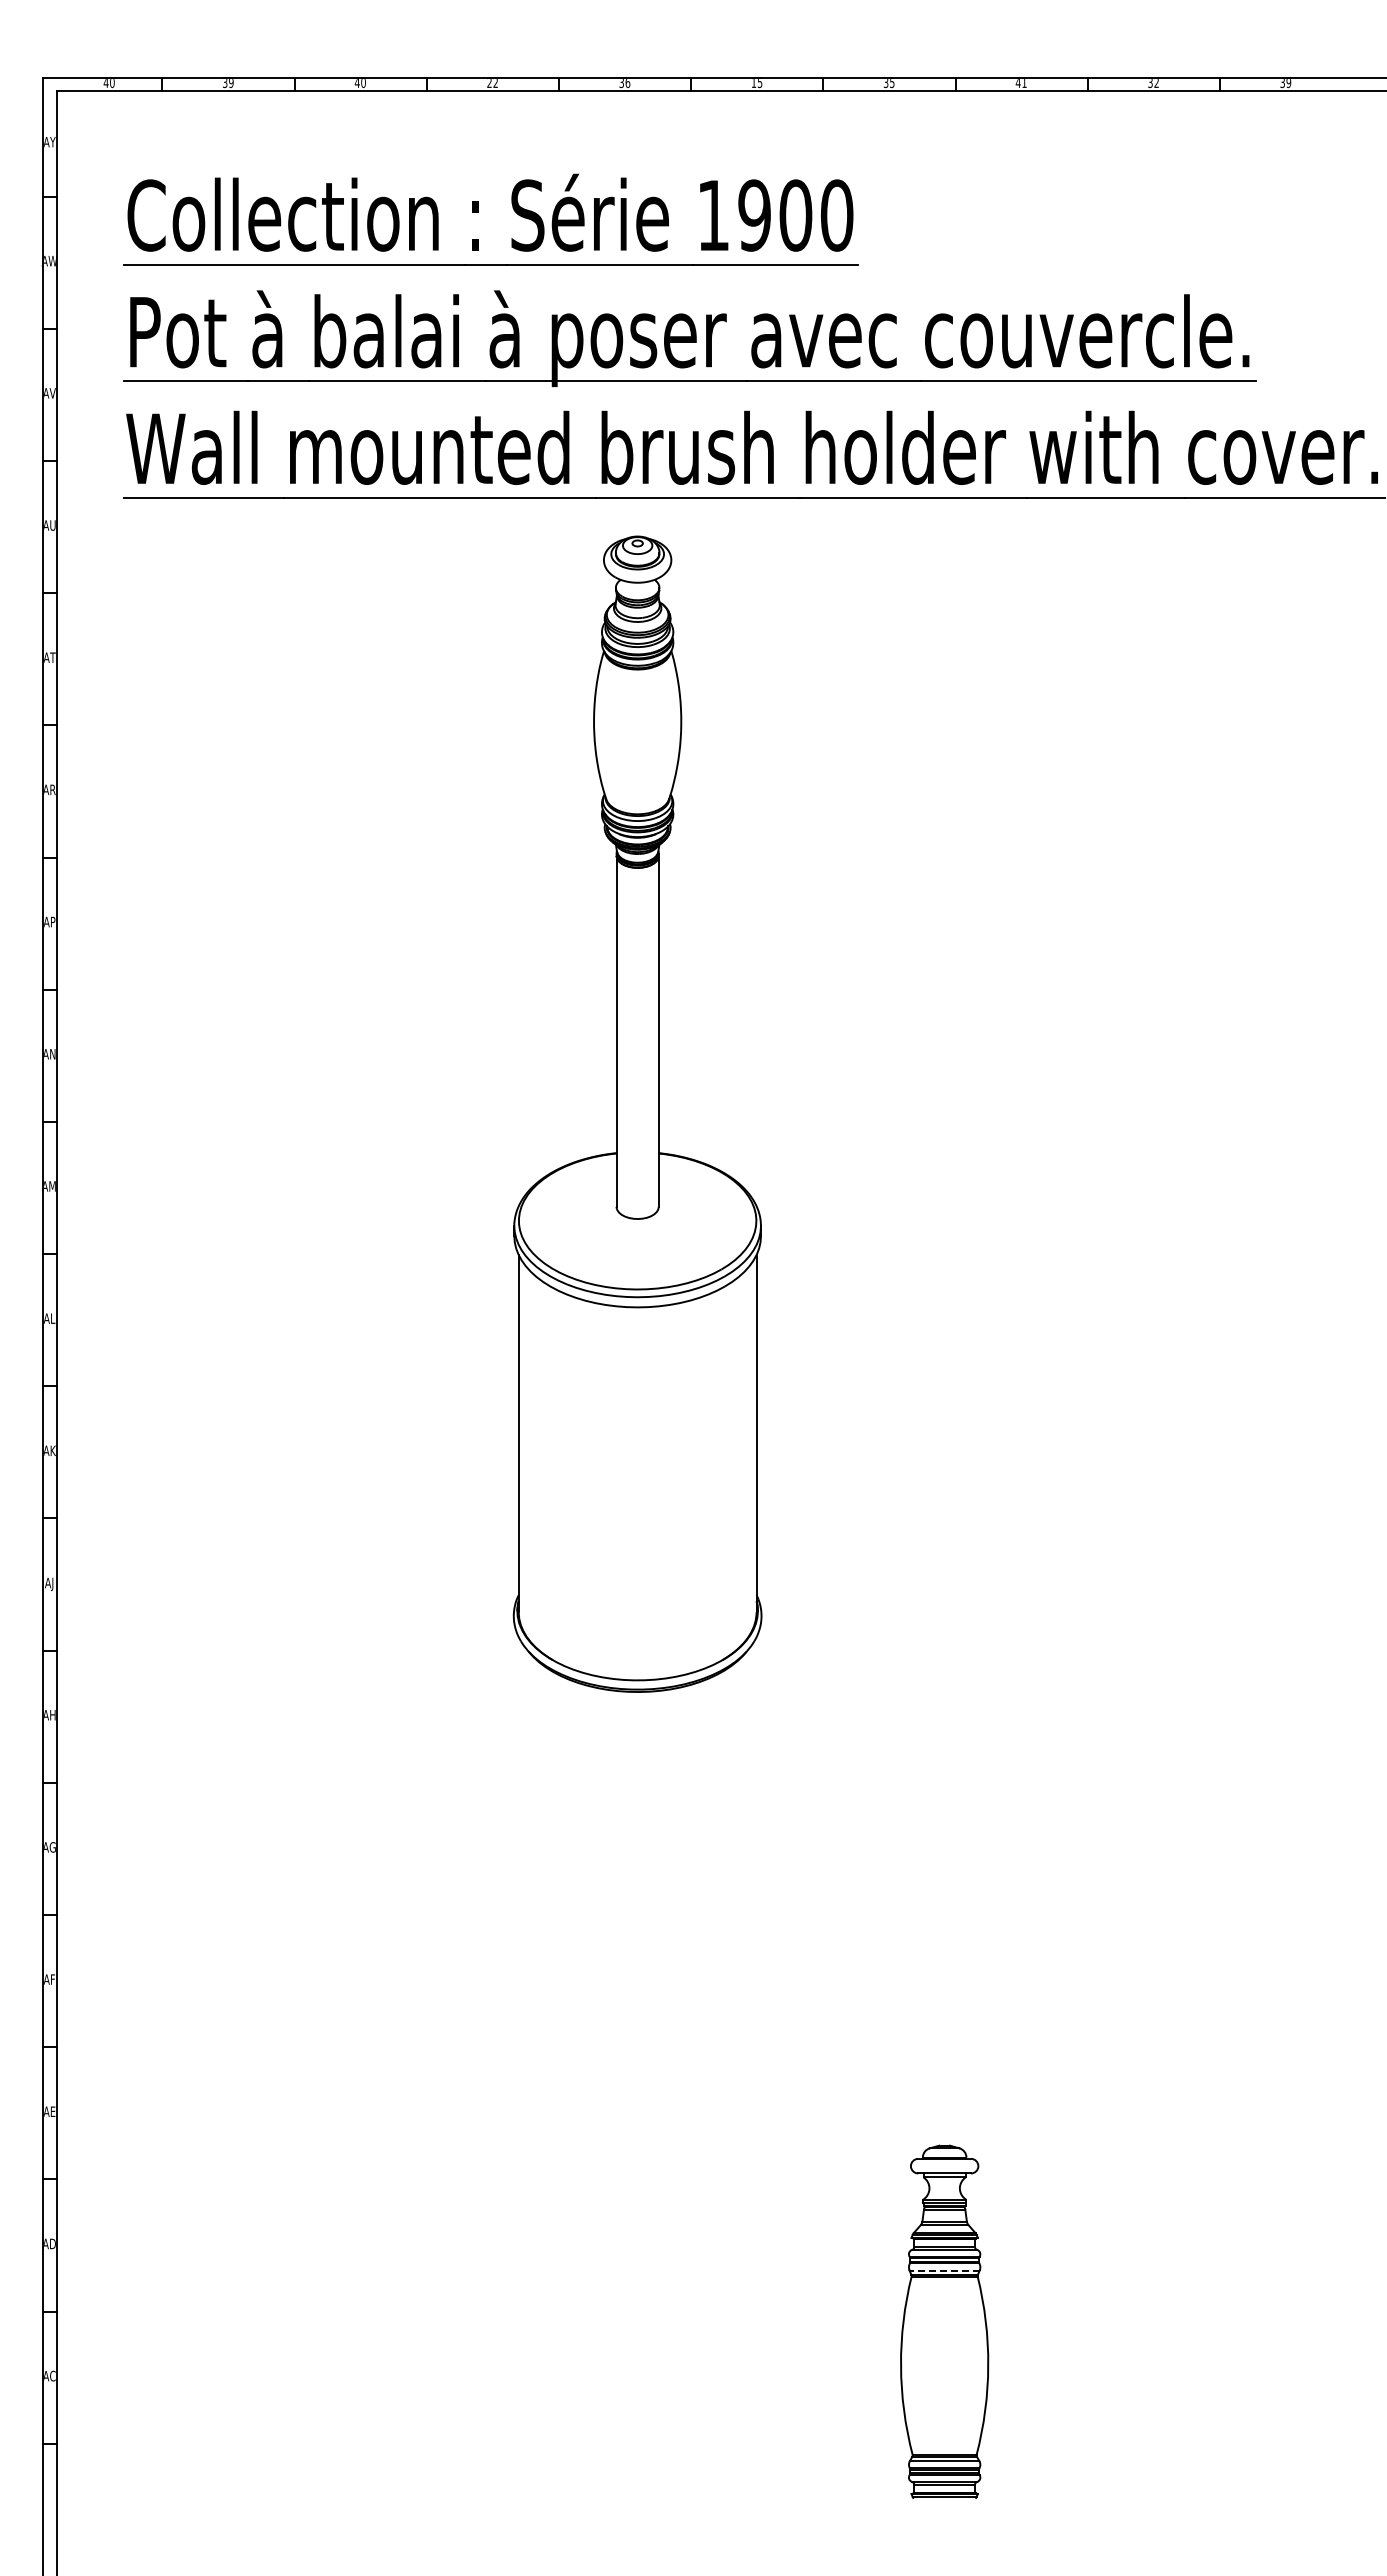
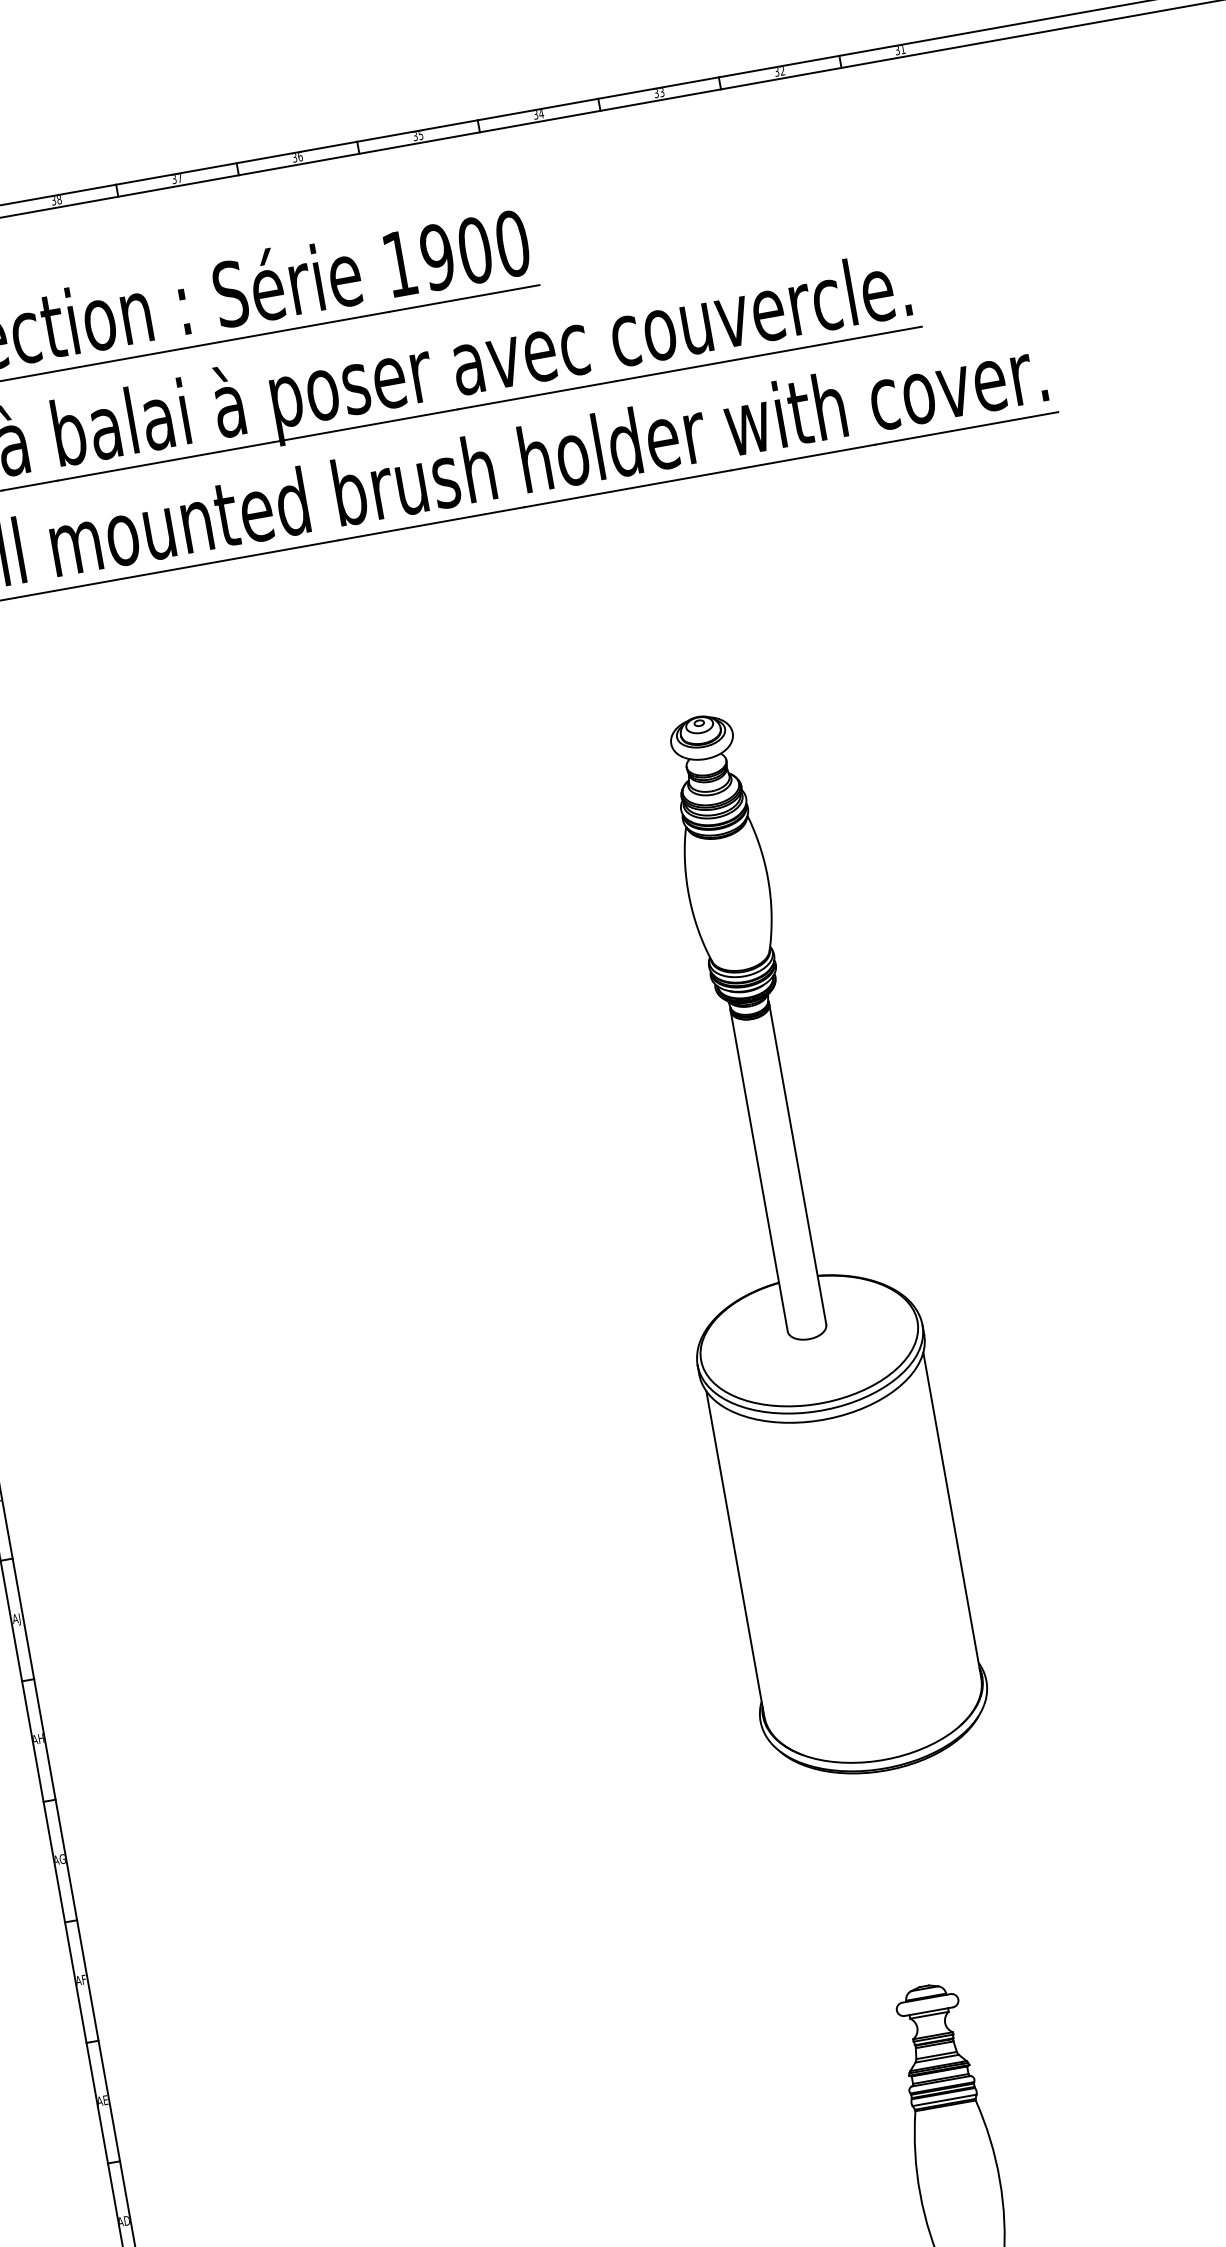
text: (359, 83) -> (55, 200), 40 -> 38
text: (492, 83) -> (177, 179), 22 -> 37
text: (753, 83) -> (415, 137), 15 -> 35
text: (891, 83) -> (540, 114), 35 -> 34
text: (1020, 83) -> (658, 93), 41 -> 33
text: (1288, 83) -> (902, 50), 39 -> 31
part: (637, 1113) -> (791, 1243), moved
line: (944, 2270) -> (944, 2100), dashed -> solid

